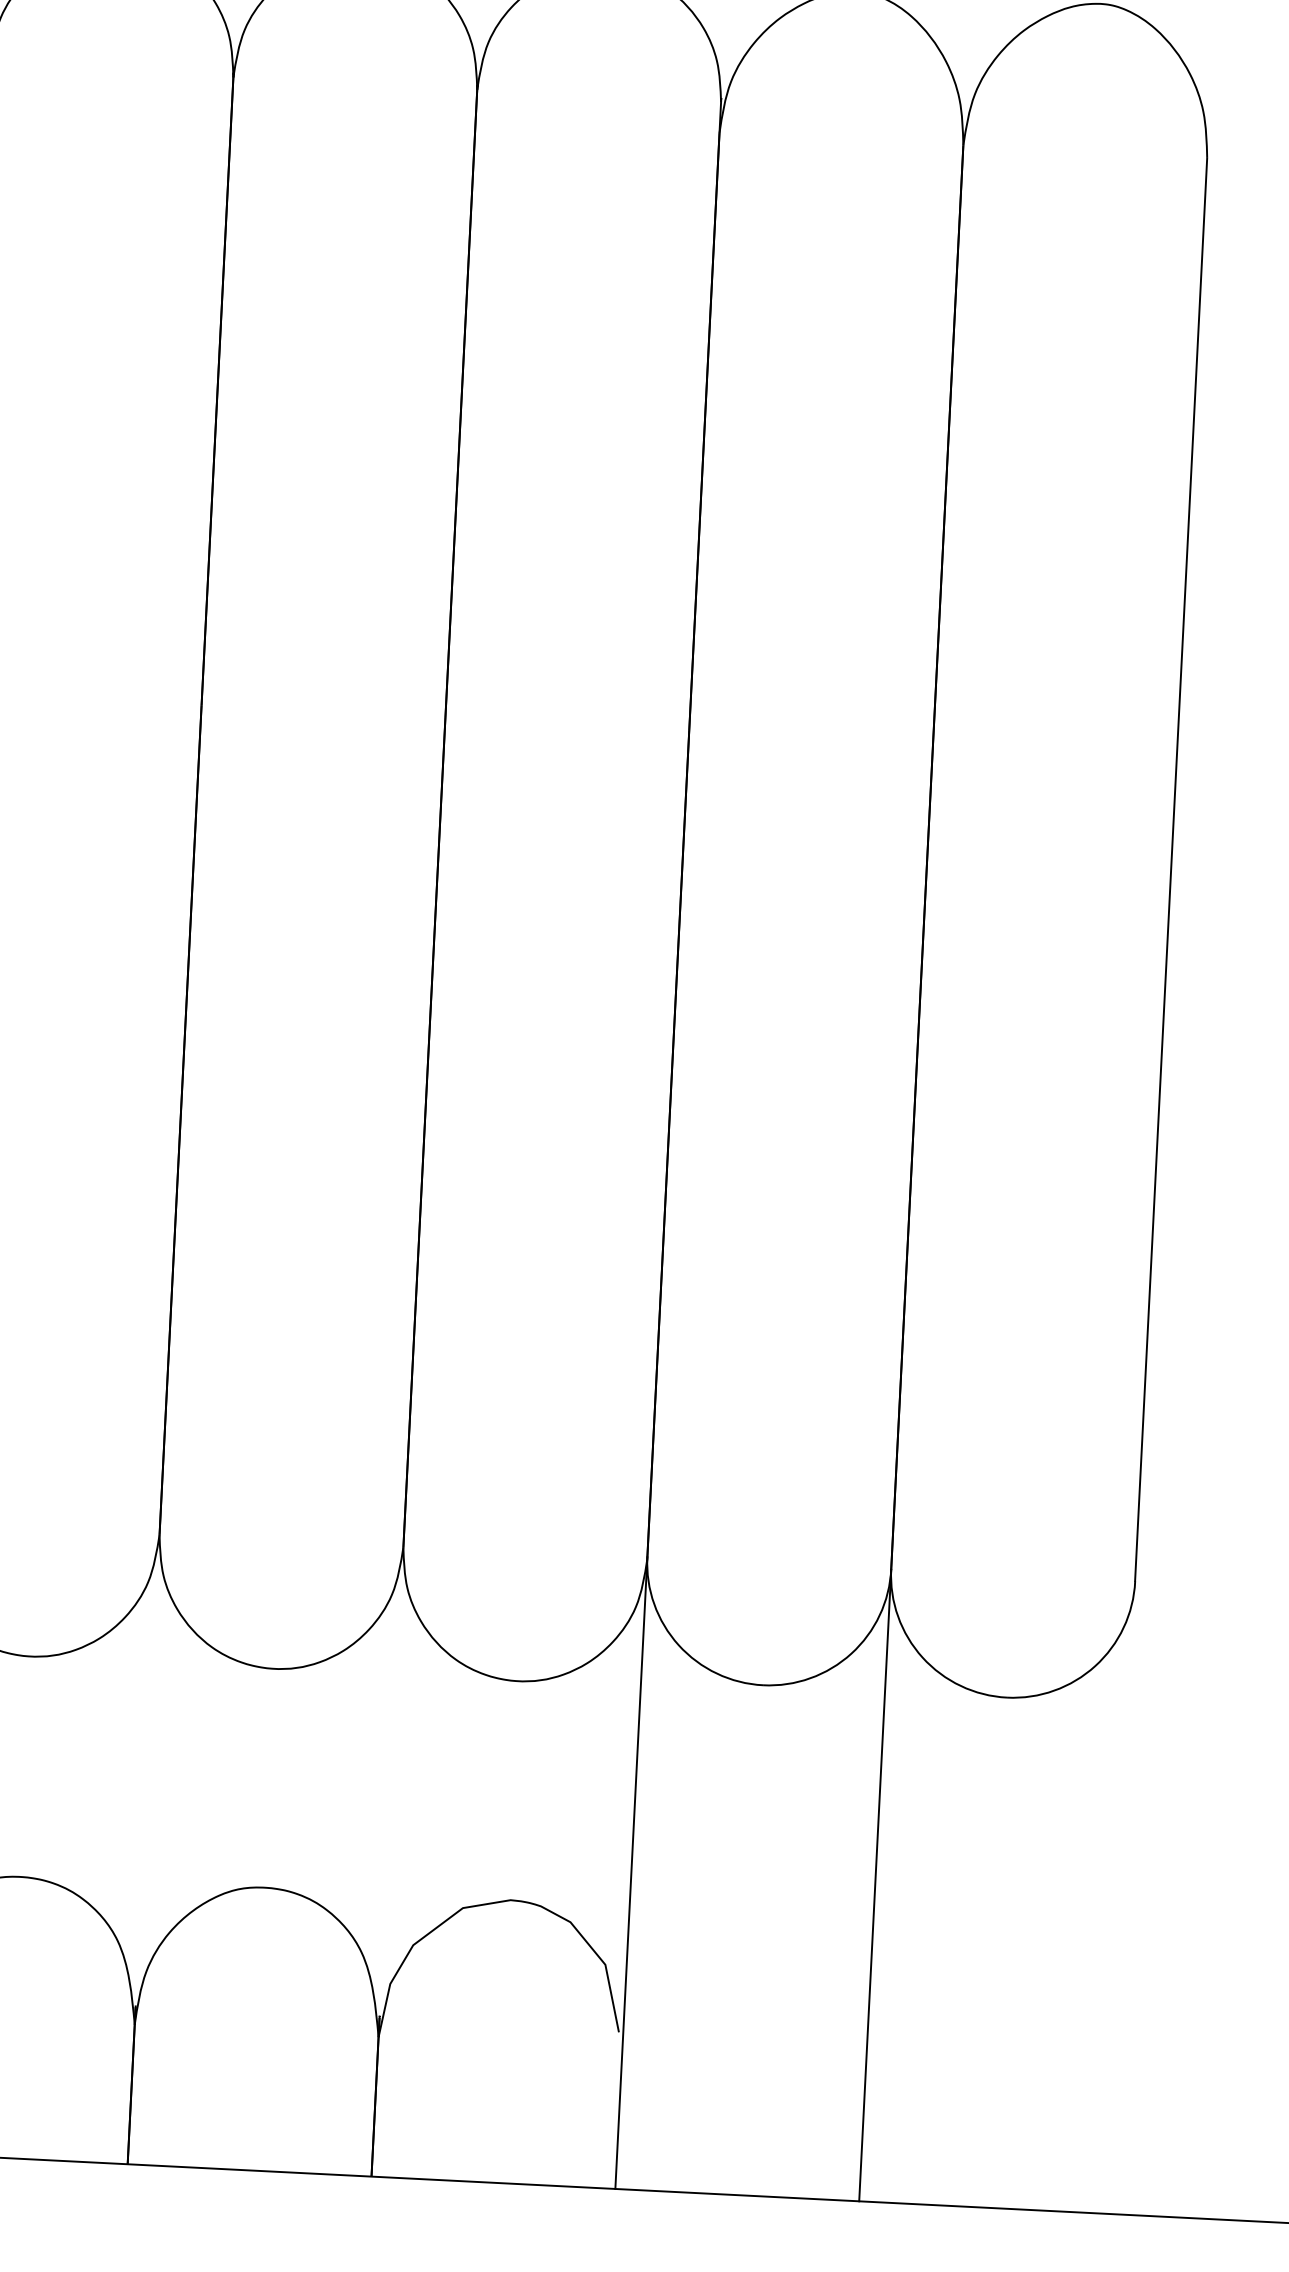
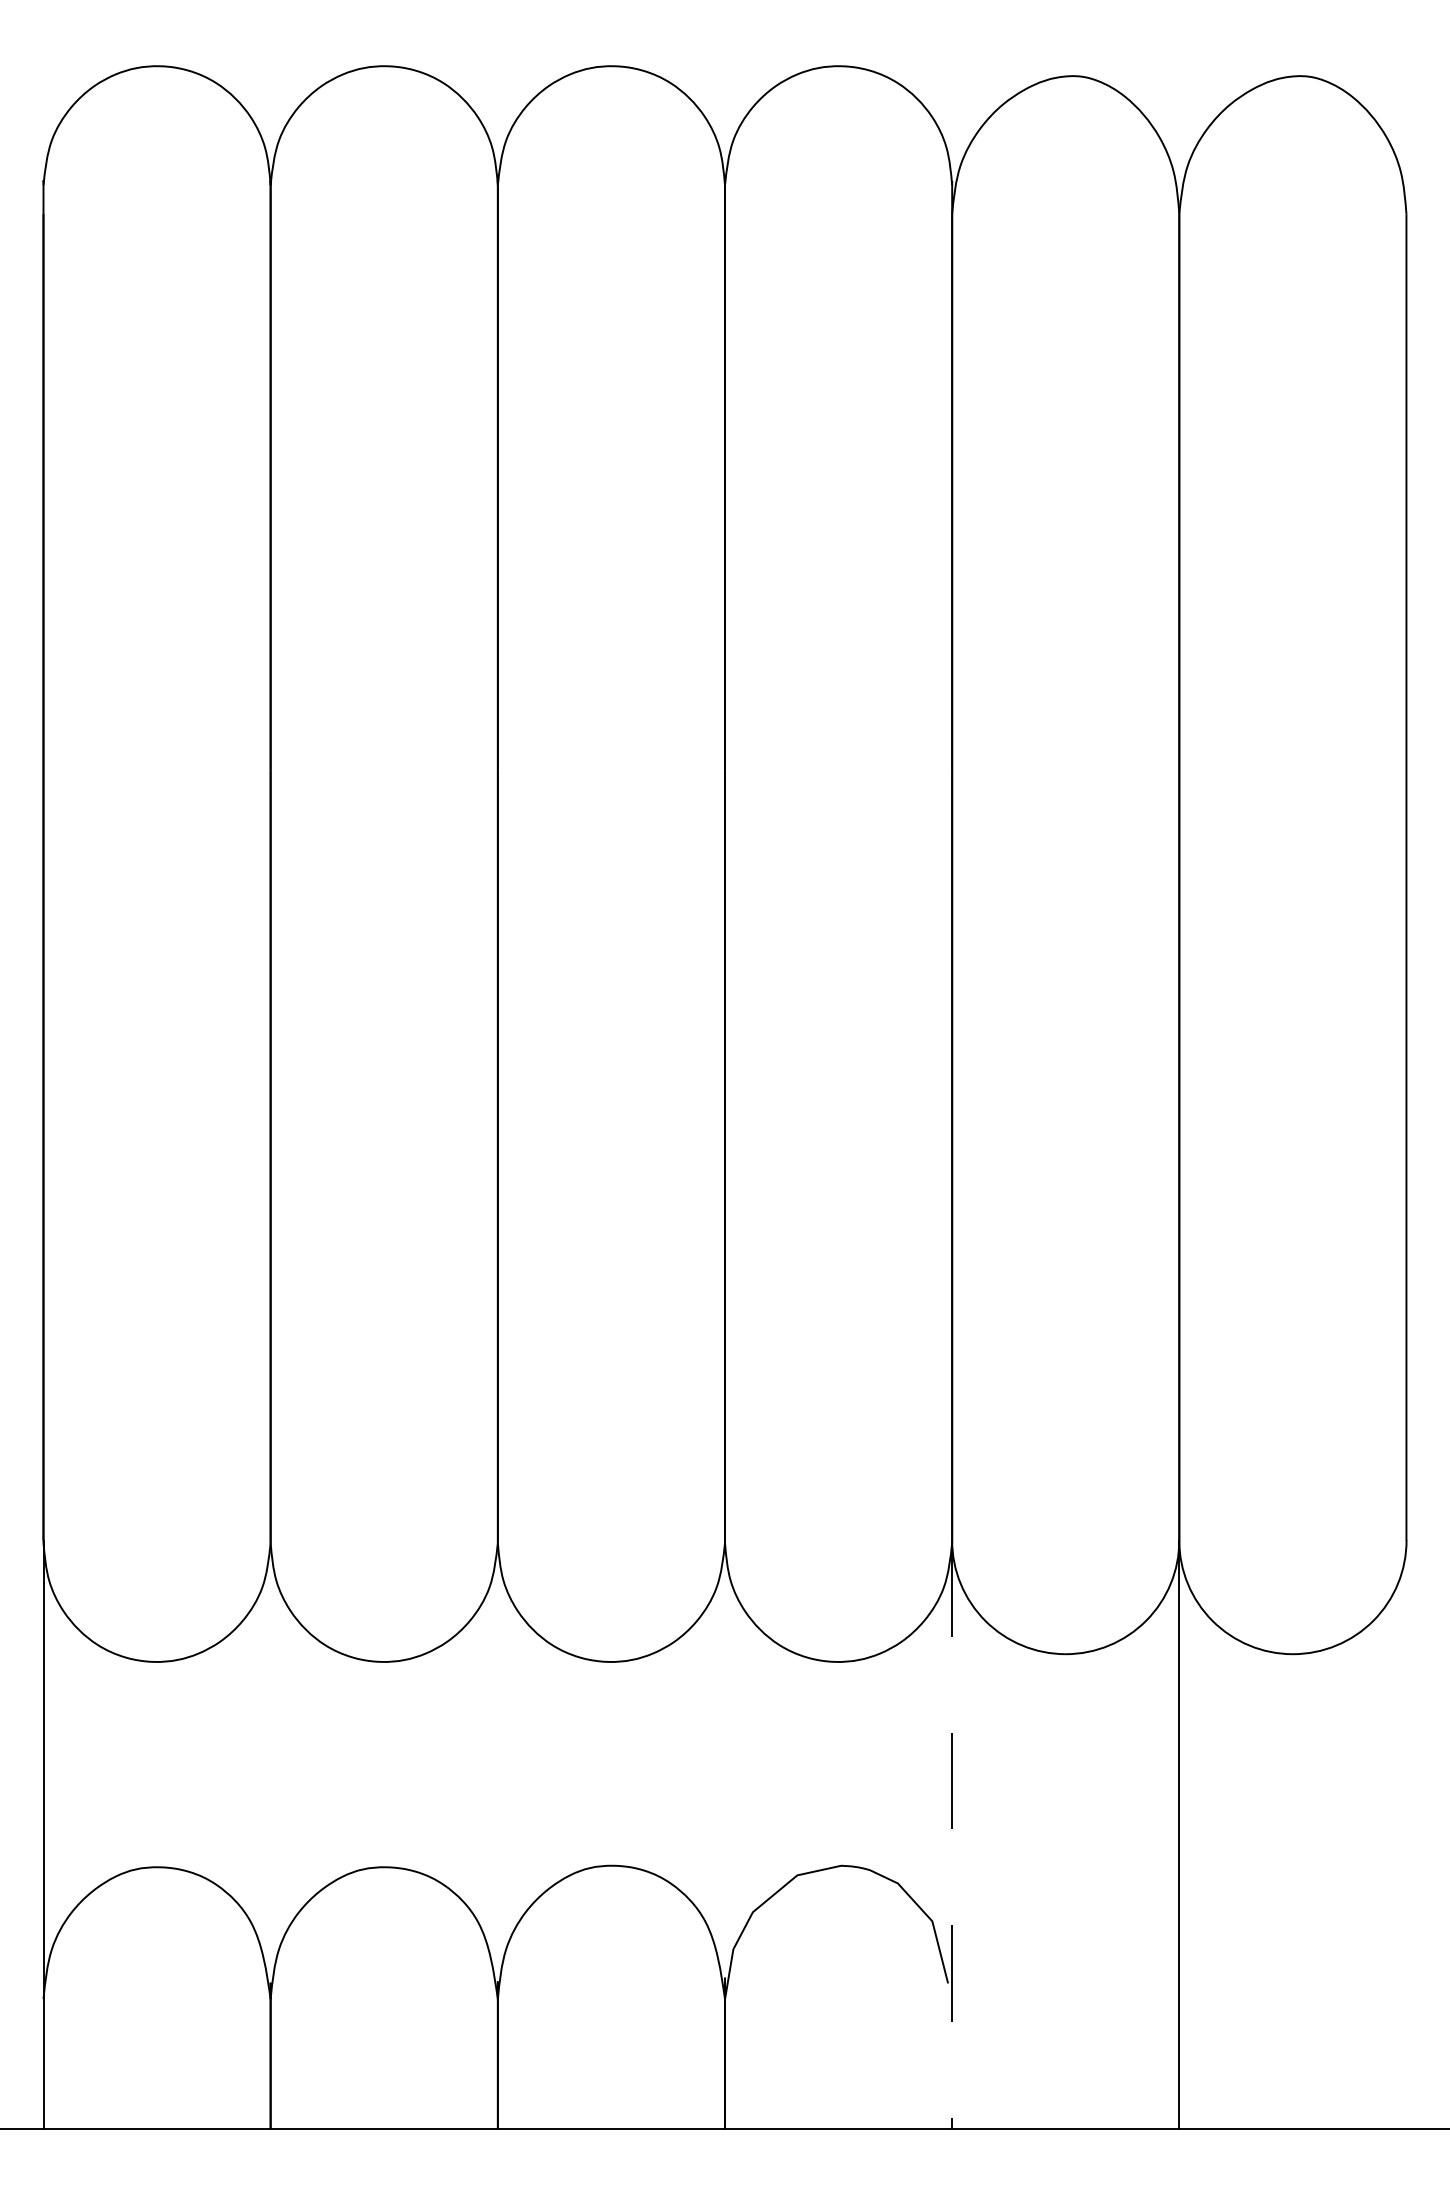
line: (631, 1873) -> (952, 1835), solid -> dashed

